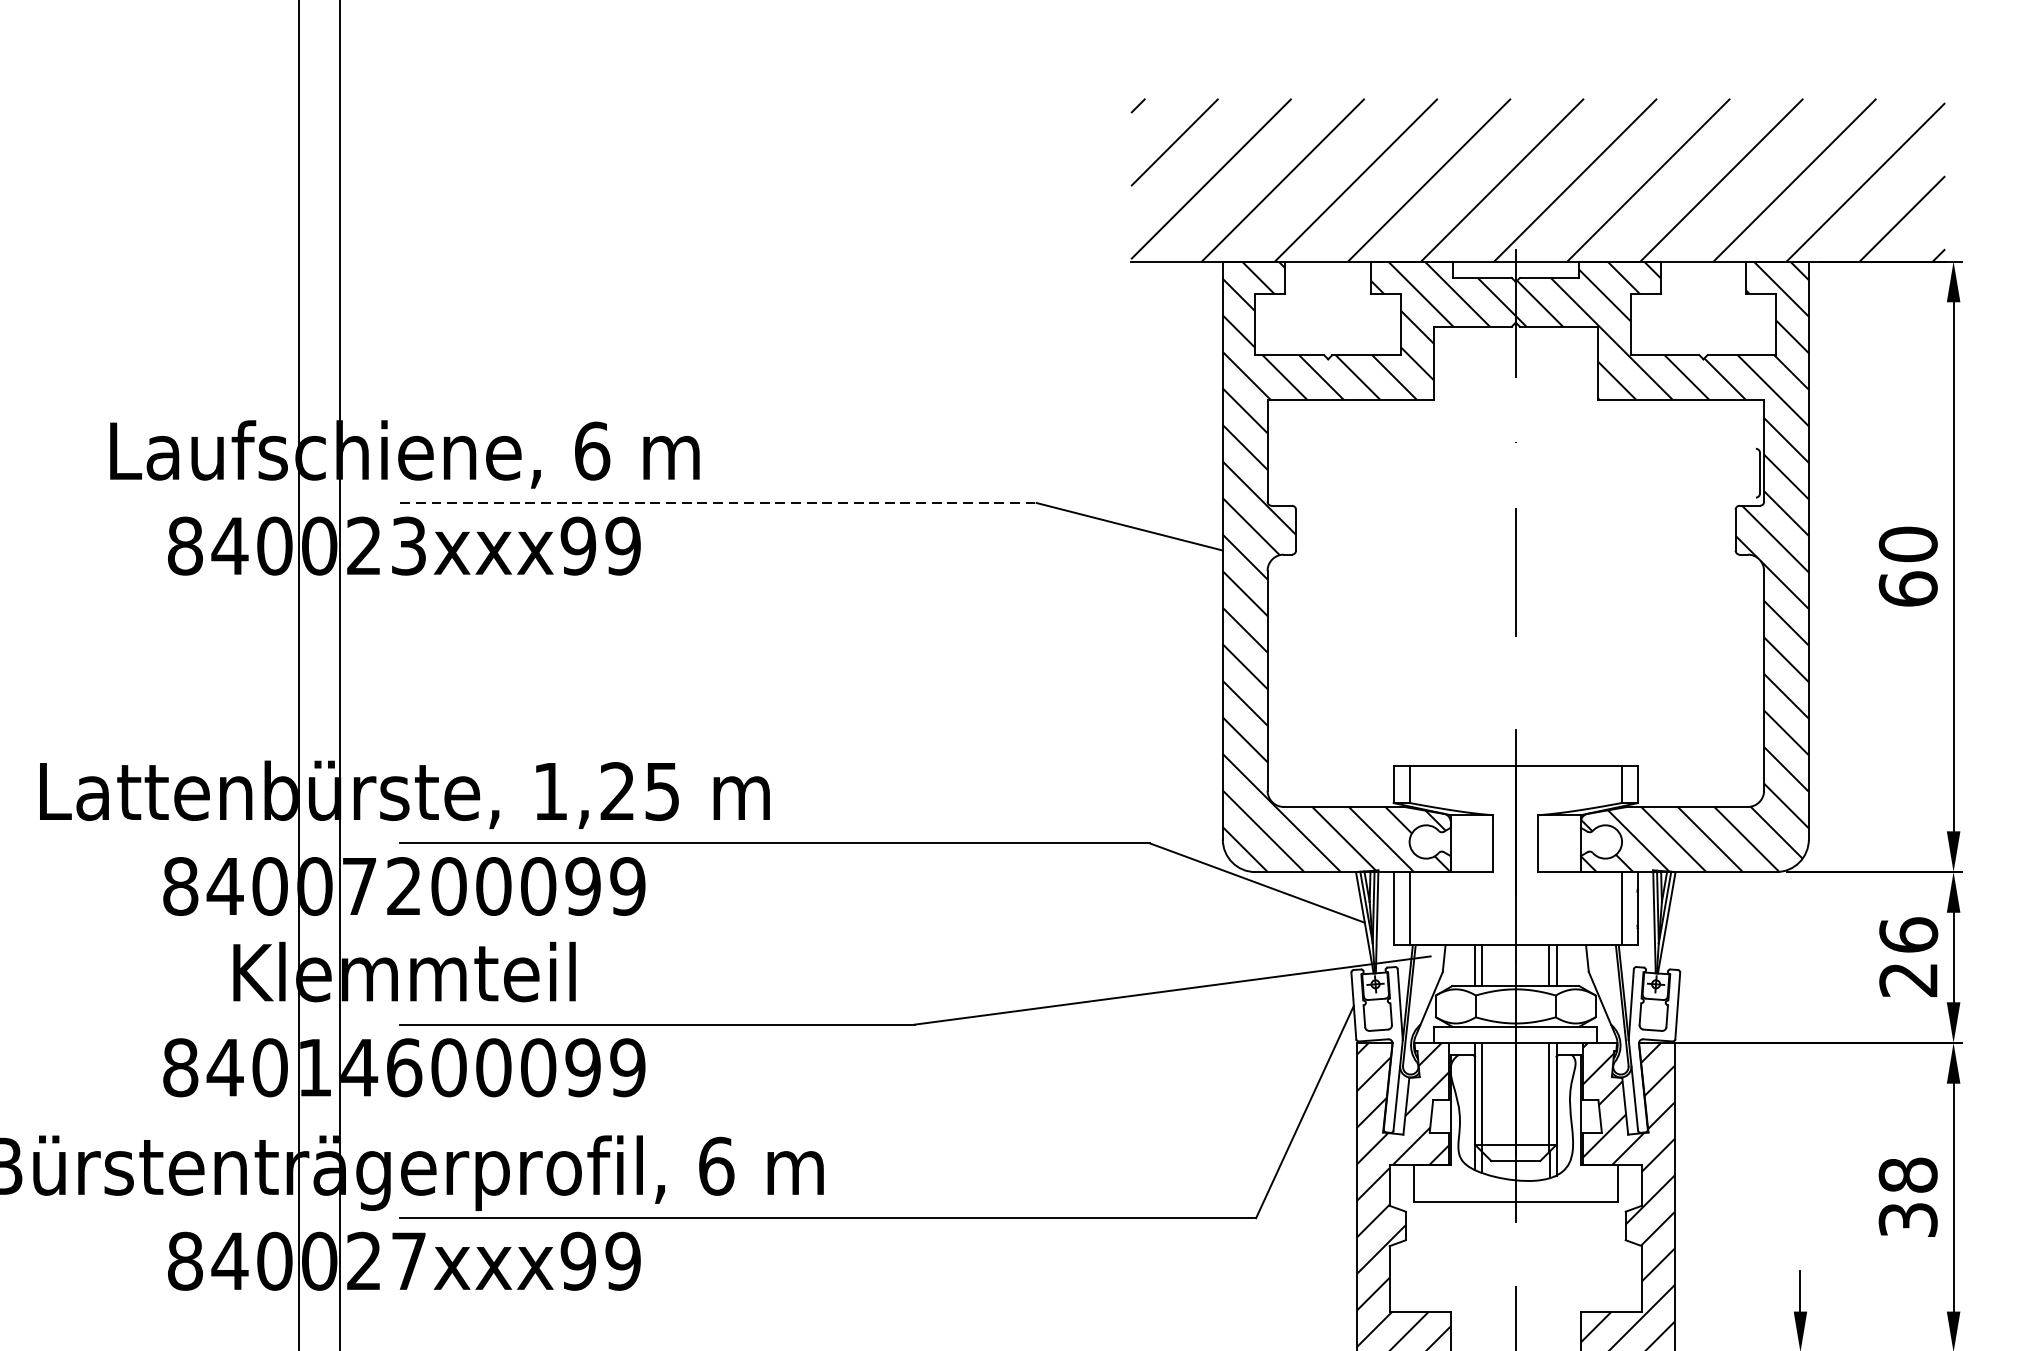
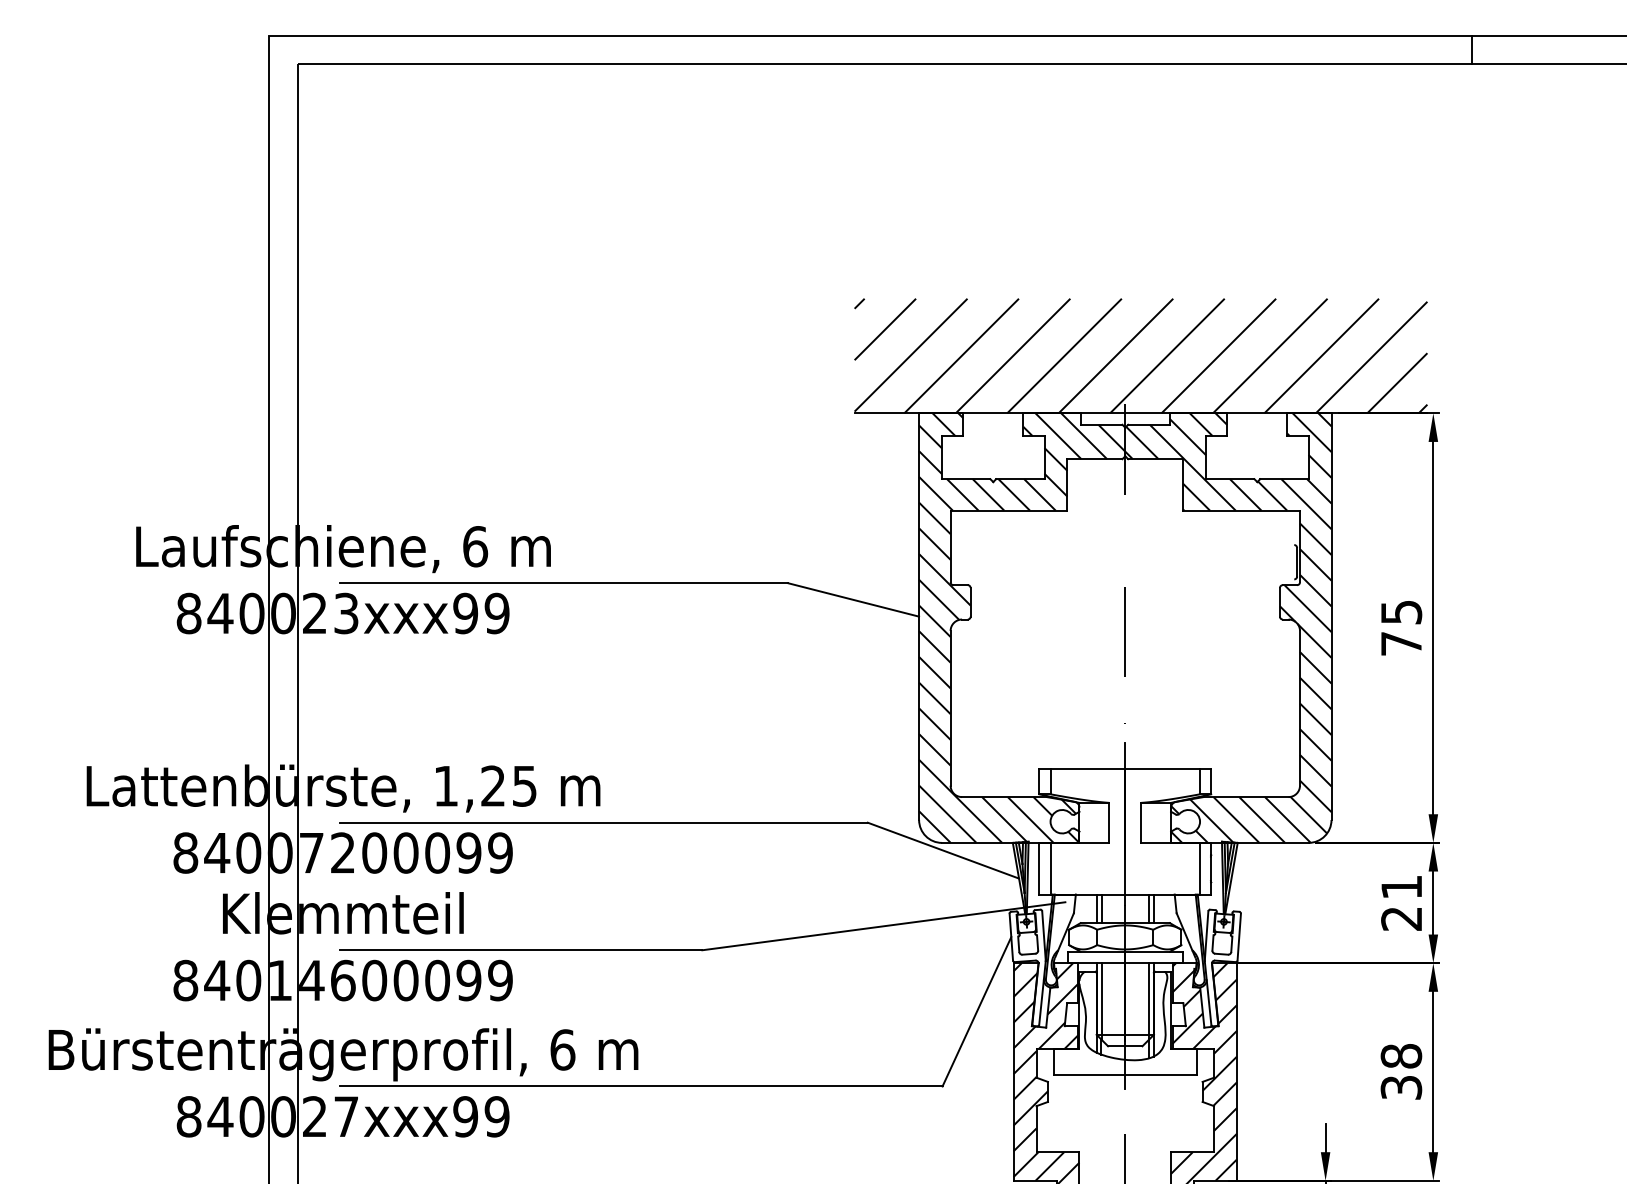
line: (718, 503) -> (564, 583), dashed -> solid
text: (1908, 567) -> (1401, 628), 60 -> 75
text: (1908, 934) -> (1401, 886), 26 -> 21

